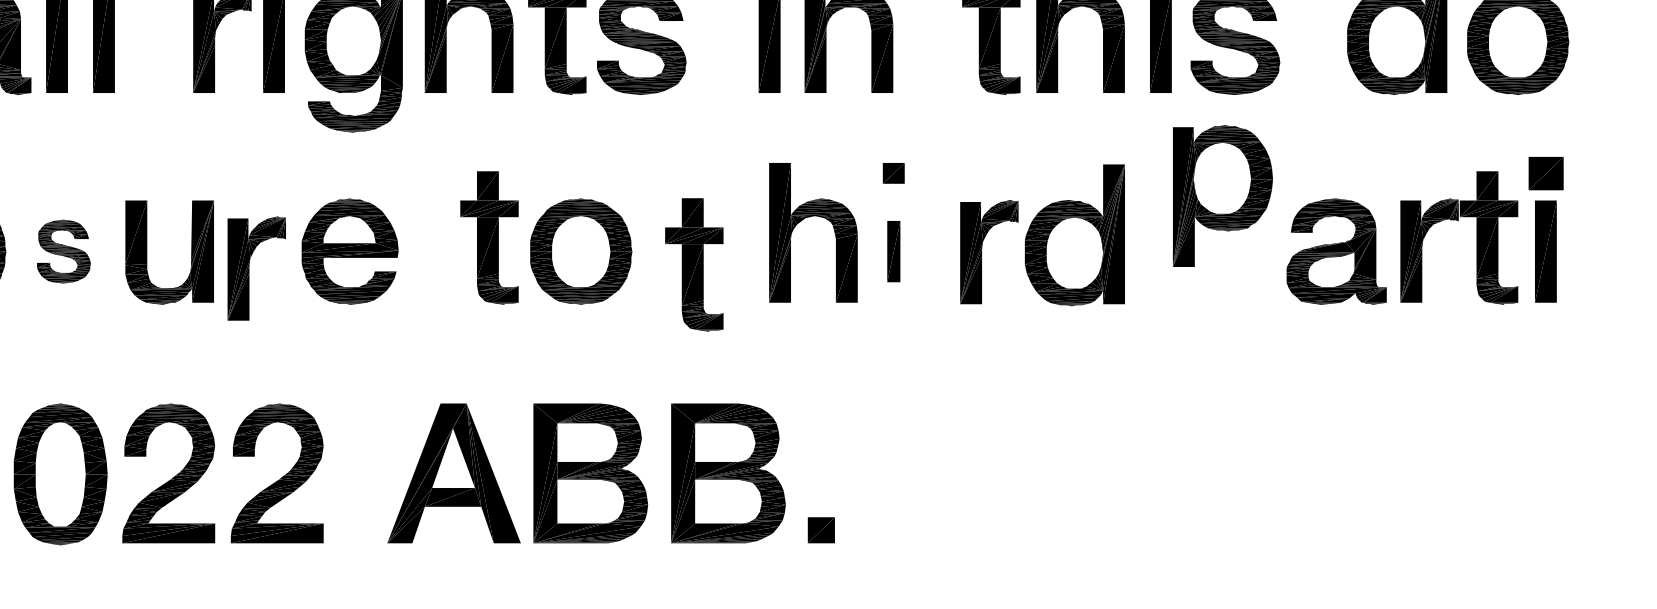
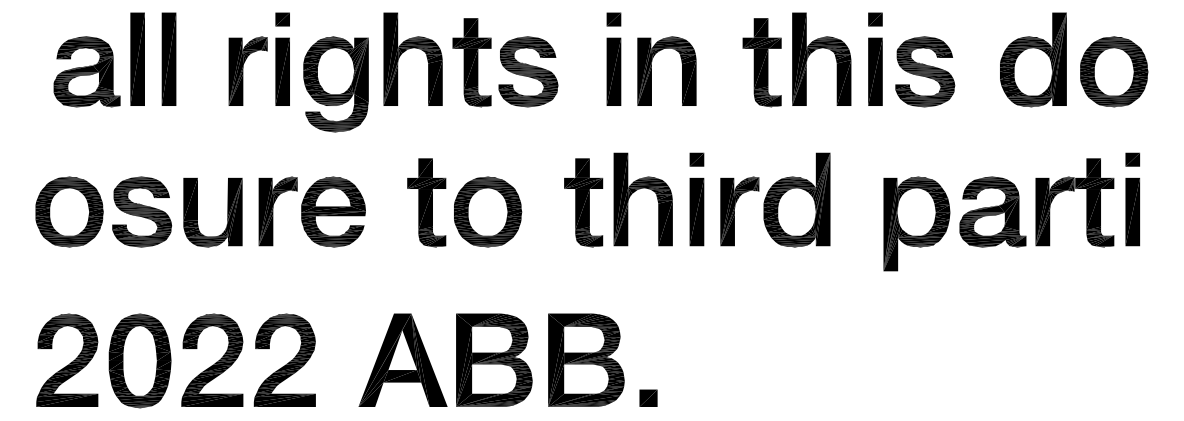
part: (1545, 173) -> (1132, 159), size x0.62
part: (1222, 195) -> (916, 223), moved
part: (1042, 234) -> (775, 199), moved
part: (64, 250) -> (142, 211), size x1.67
part: (893, 250) -> (696, 211), size x1.67
part: (694, 264) -> (583, 202), moved
part: (255, 268) -> (277, 211), moved

